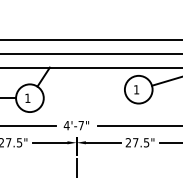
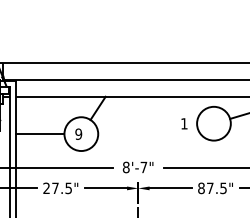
text: (136, 89) -> (184, 123), moved
text: (27, 97) -> (78, 133), 1 -> 9
text: (66, 125) -> (125, 167), 4'-7" -> 8'-7"
text: (128, 142) -> (201, 188), 27.5" -> 87.5"

